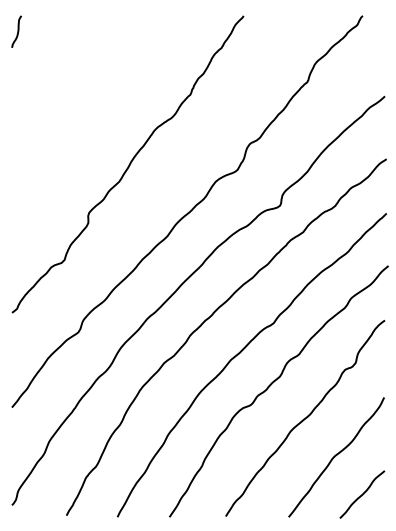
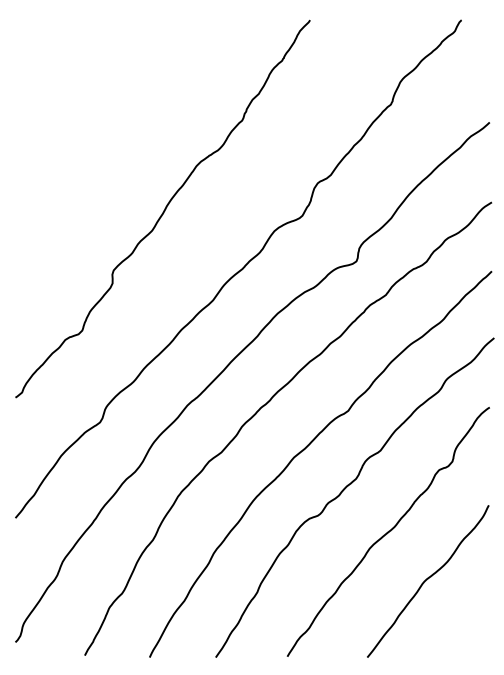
curve: (17, 31) -> (22, 39), removed
curve: (362, 494) -> (461, 628), removed

